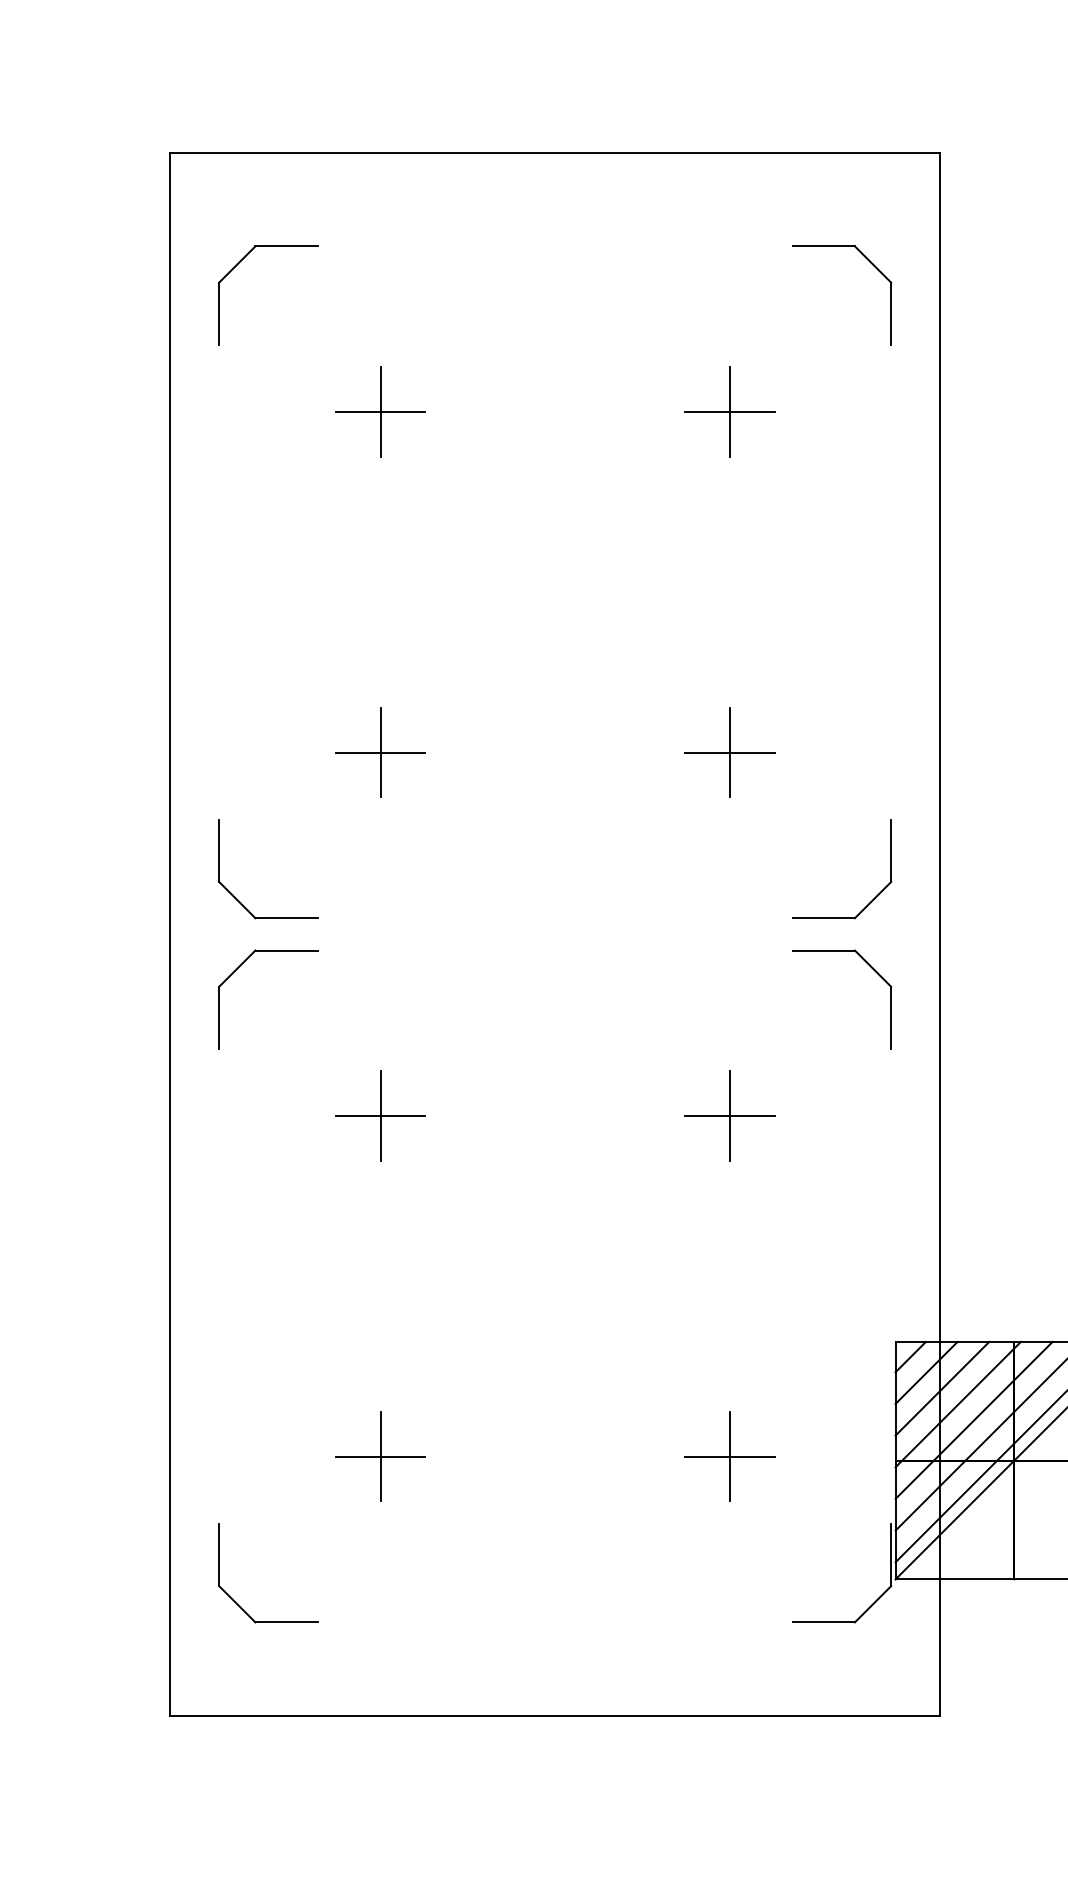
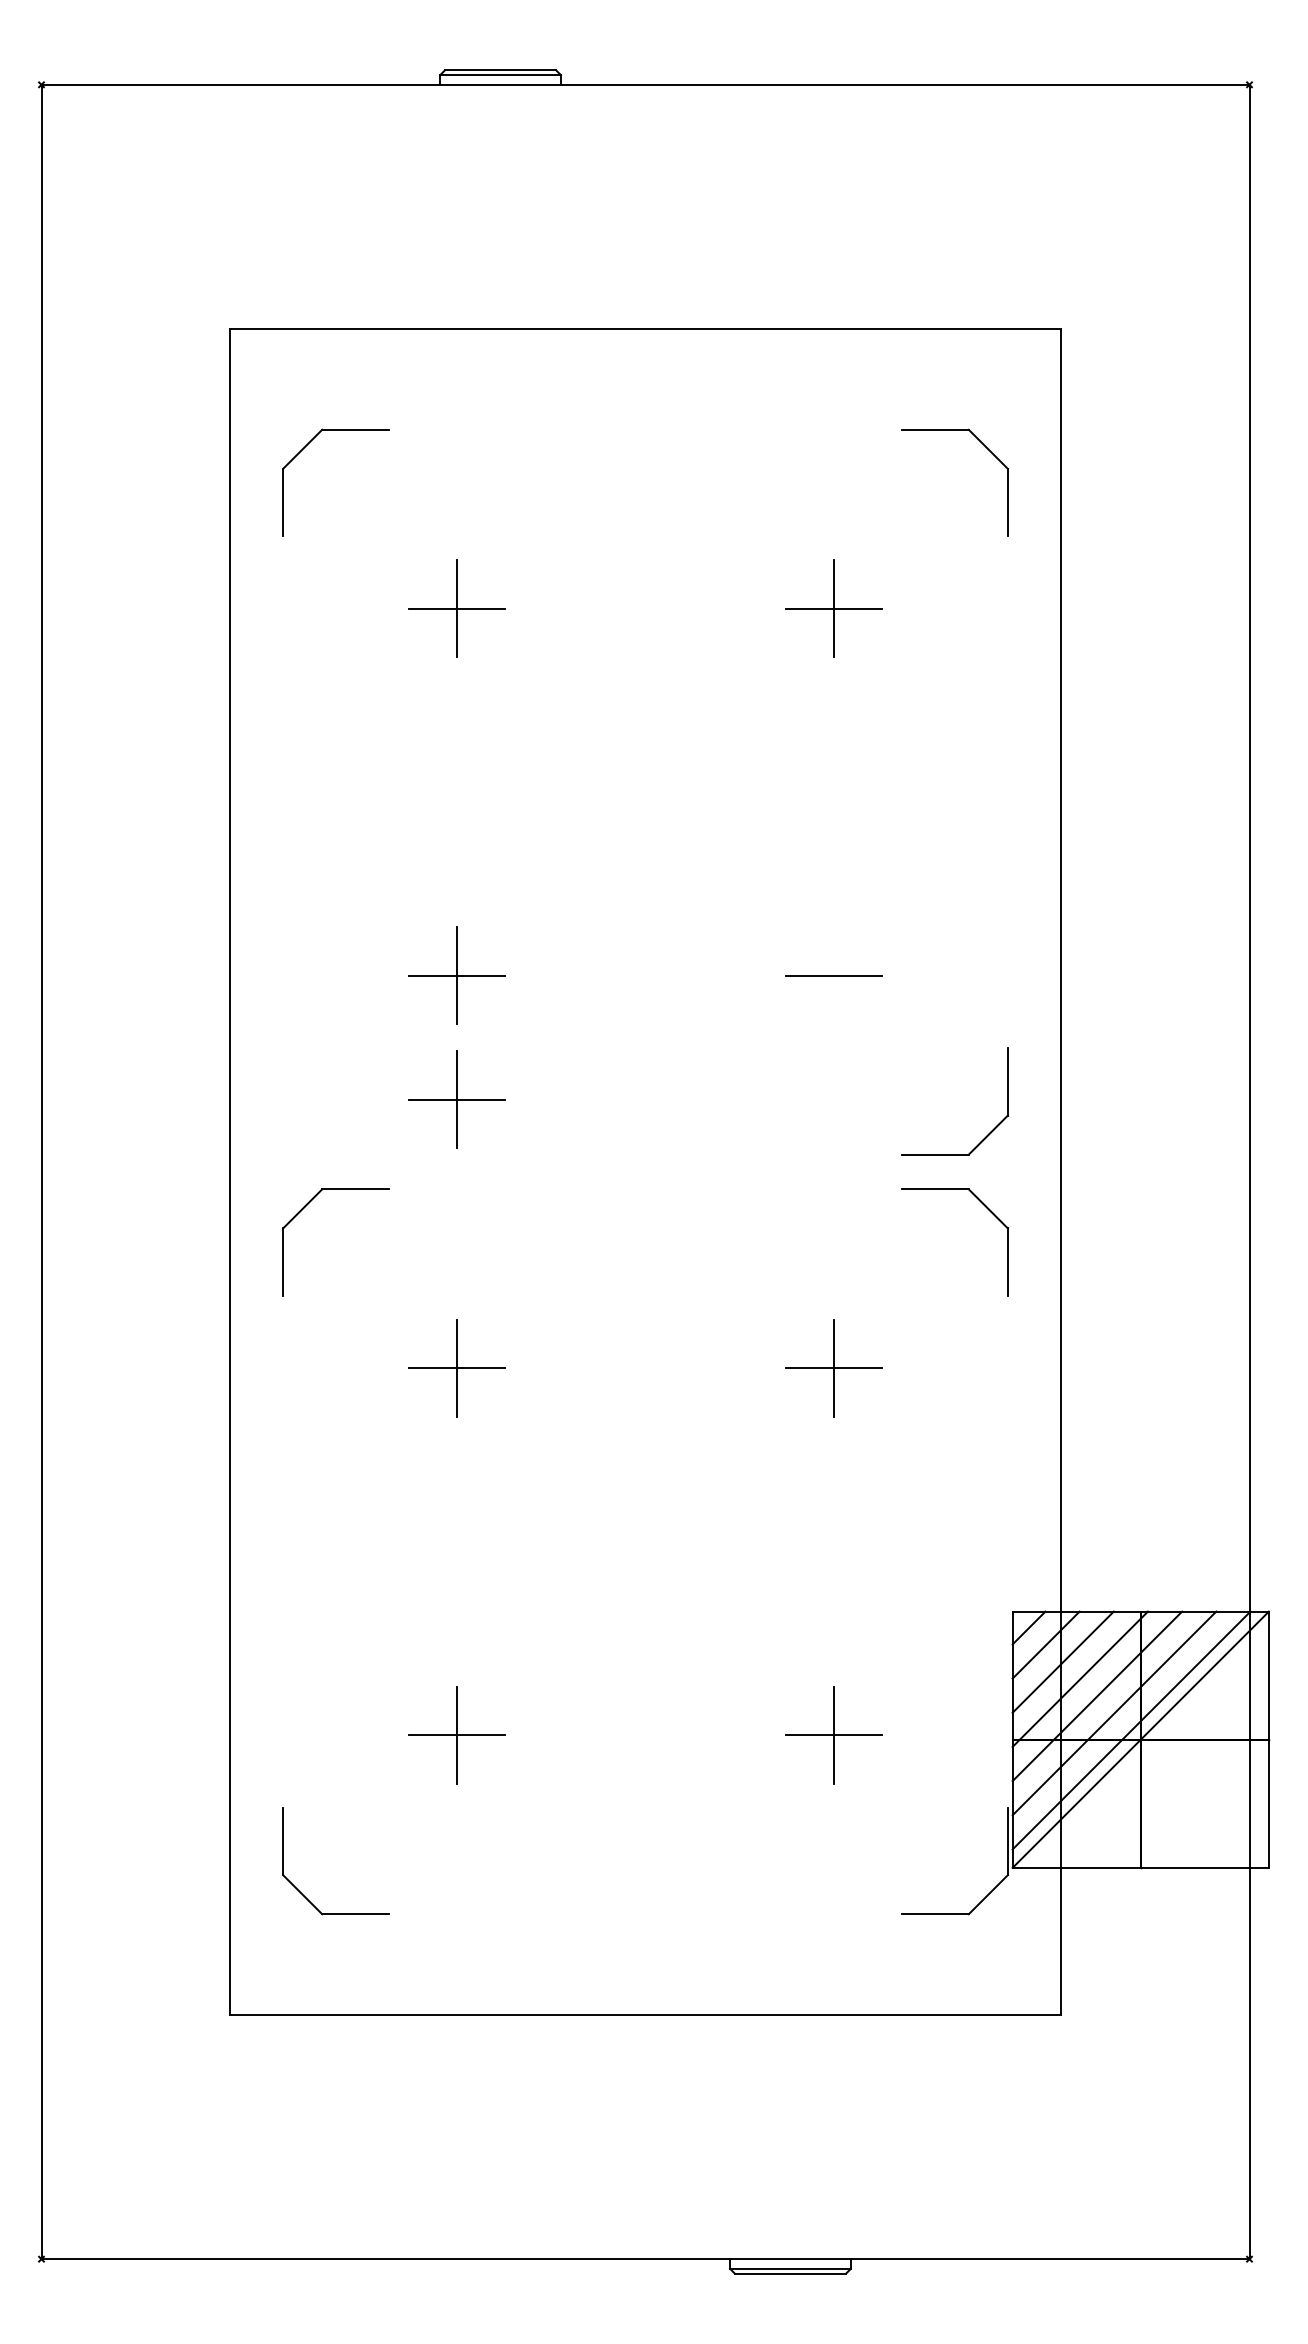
line: (729, 752) -> (833, 975), removed
part: (379, 867) -> (456, 1099), added
part: (237, 898) -> (302, 1133), removed

